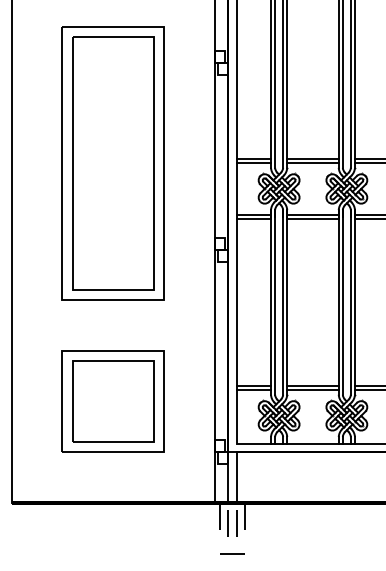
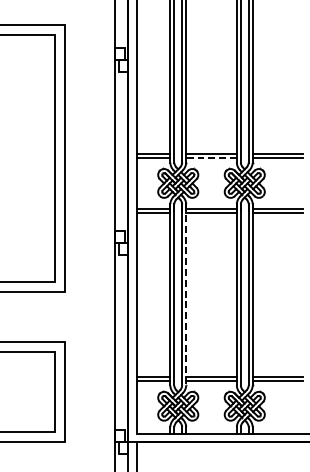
line: (312, 163) -> (211, 158), solid -> dashed
line: (287, 302) -> (186, 294), solid -> dashed

